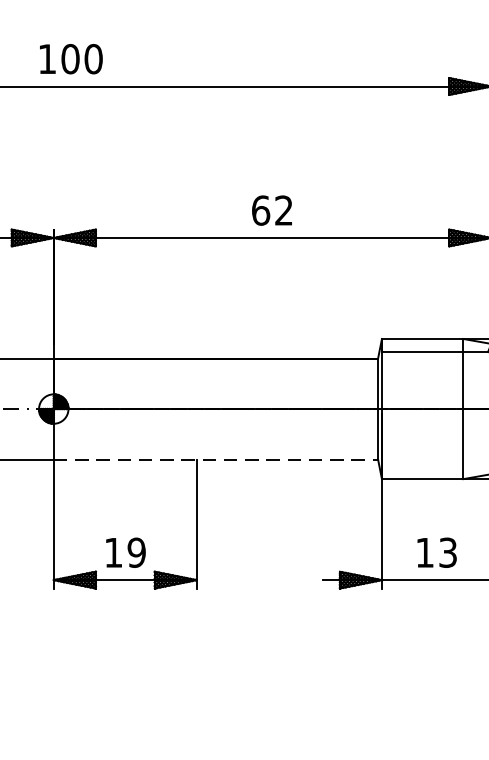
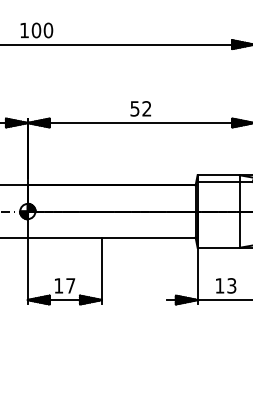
text: (259, 209) -> (134, 108), 62 -> 52
line: (215, 459) -> (111, 237), dashed -> solid
text: (136, 552) -> (70, 285), 19 -> 17

